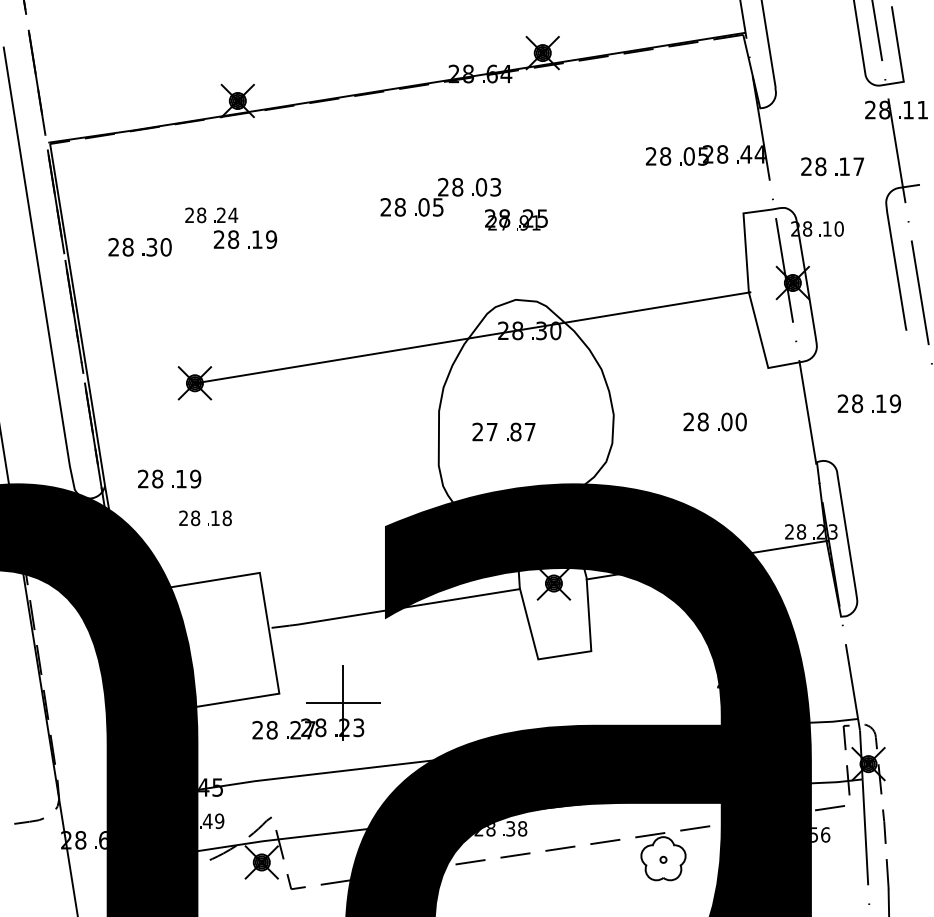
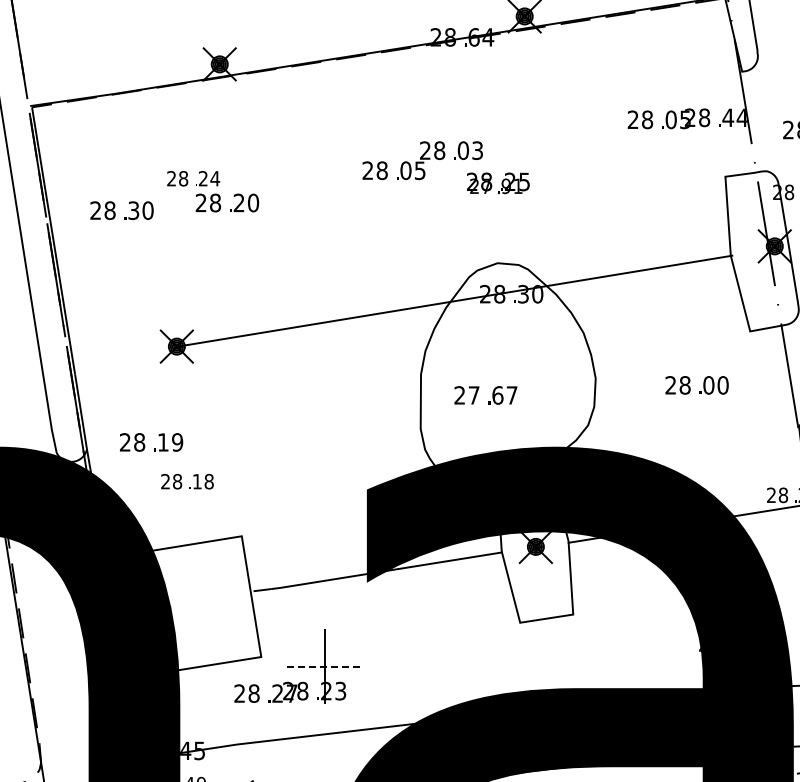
text: (264, 239) -> (246, 202), 19 -> 20
text: (515, 431) -> (497, 394), 87 -> 67
line: (343, 703) -> (325, 666), solid -> dashed

